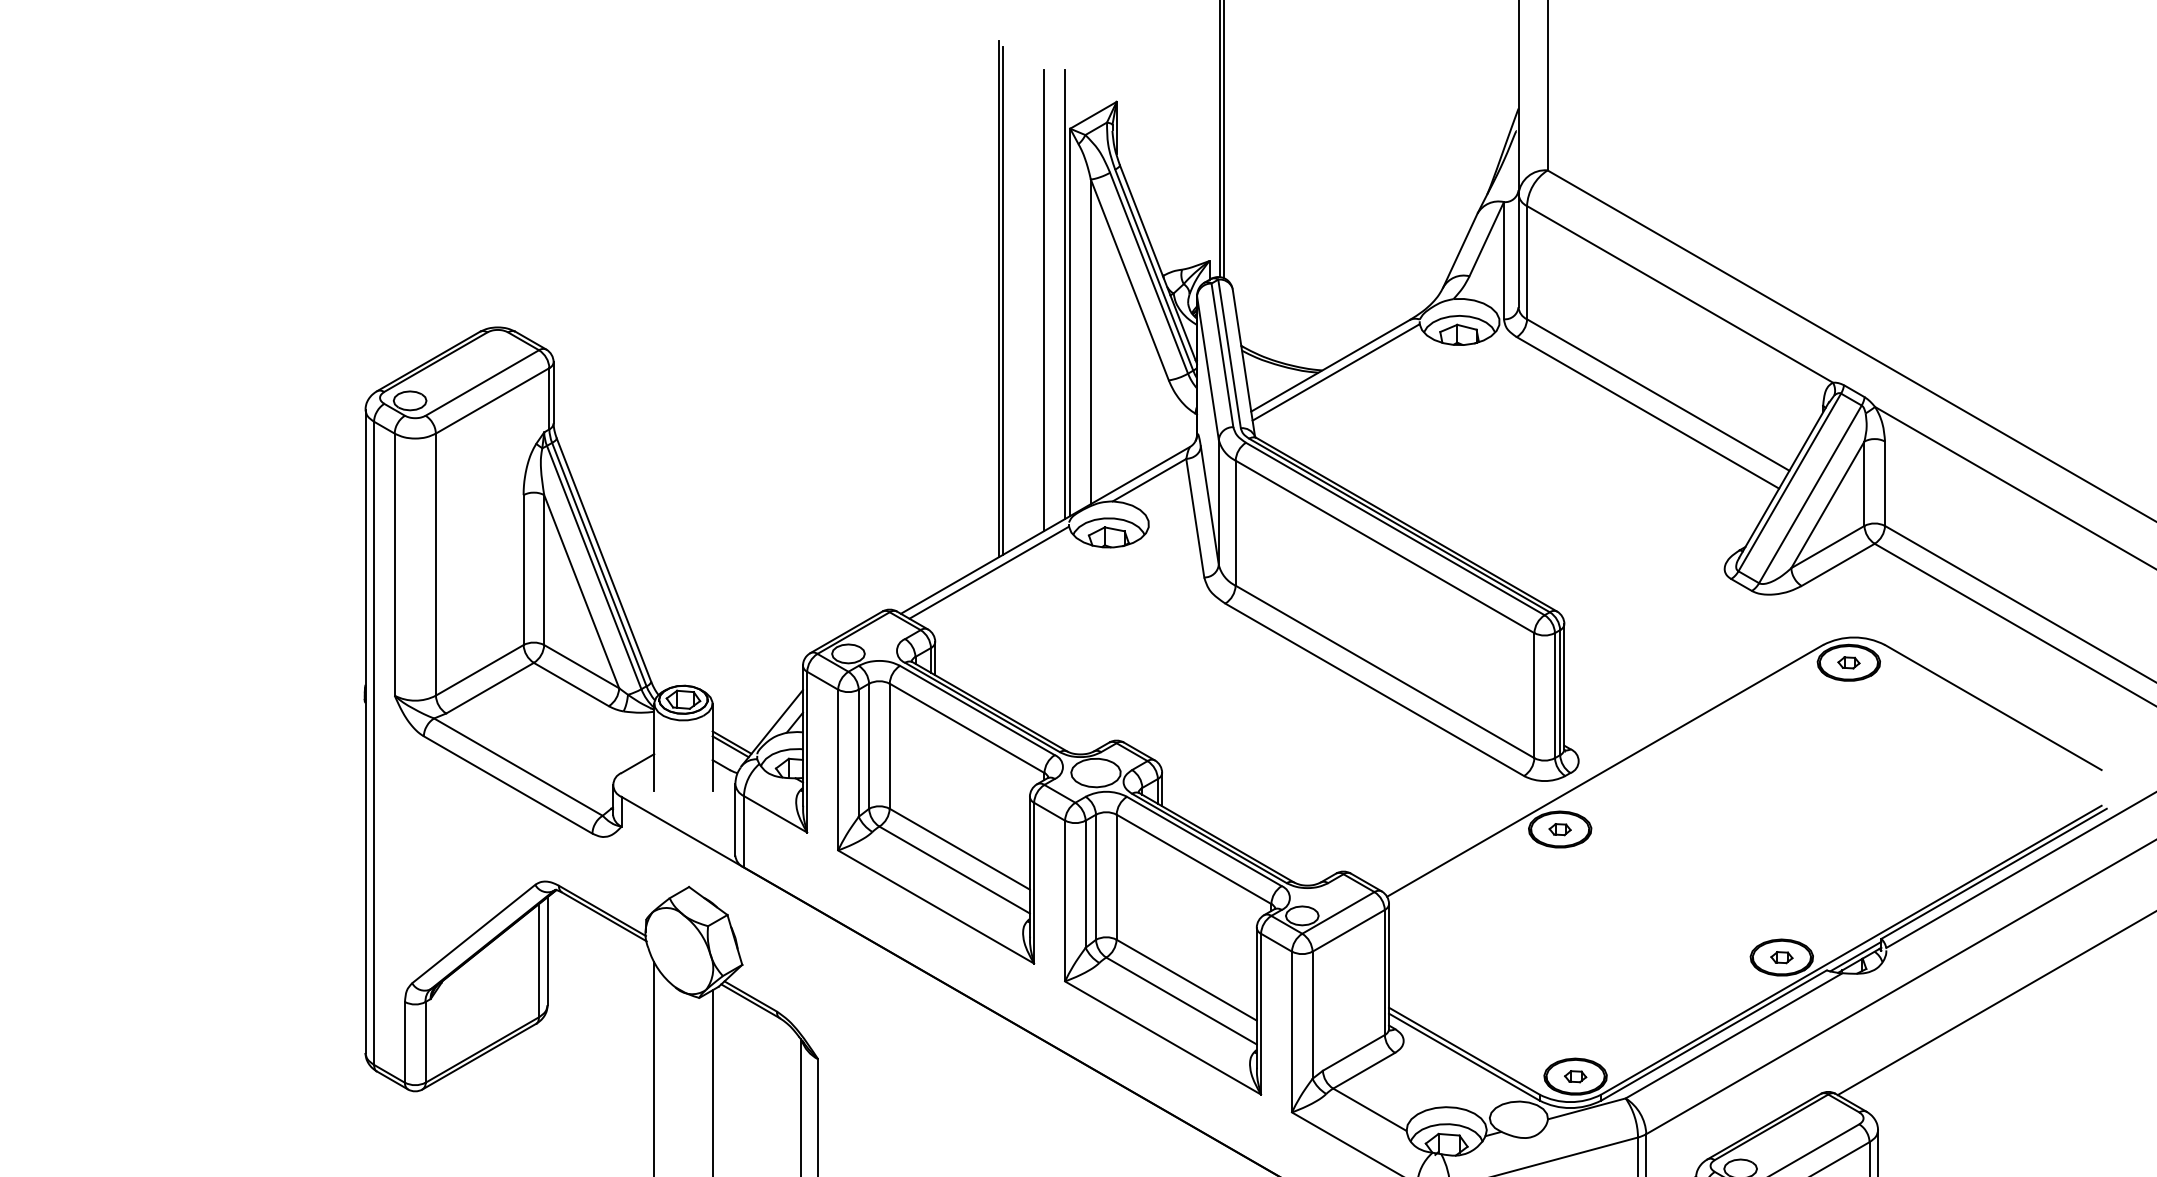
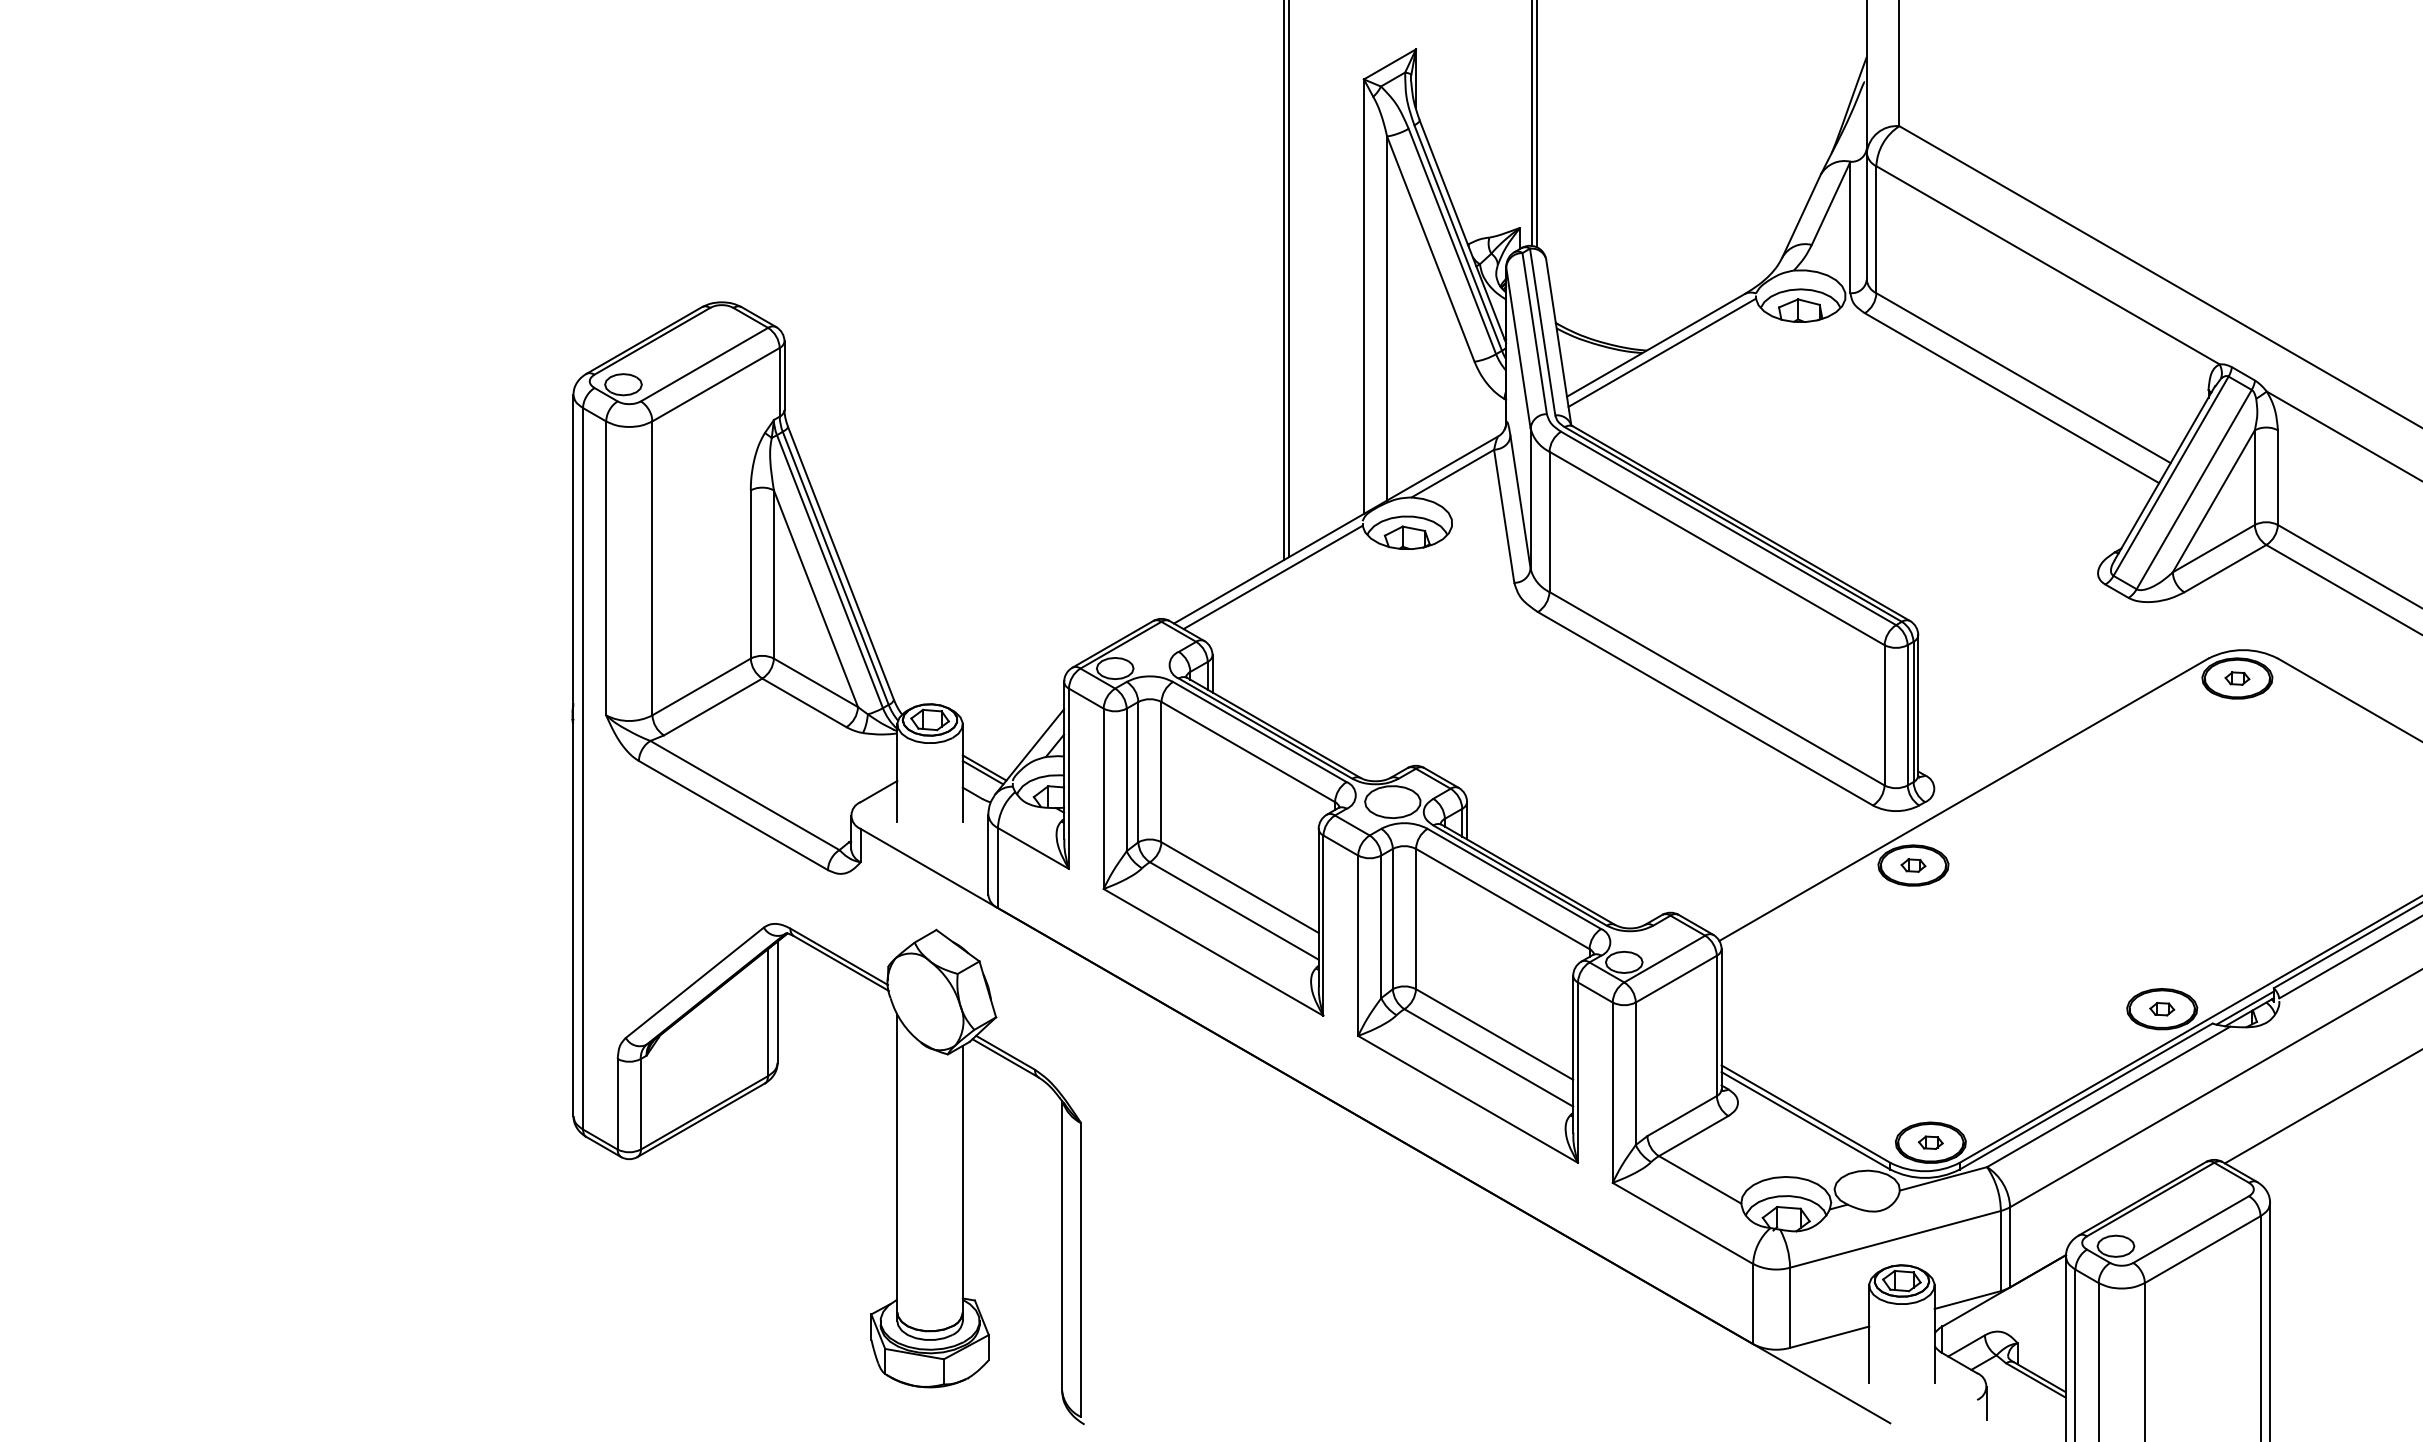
line: (1065, 294) -> (1358, 265), removed
line: (1044, 300) -> (1335, 272), removed

